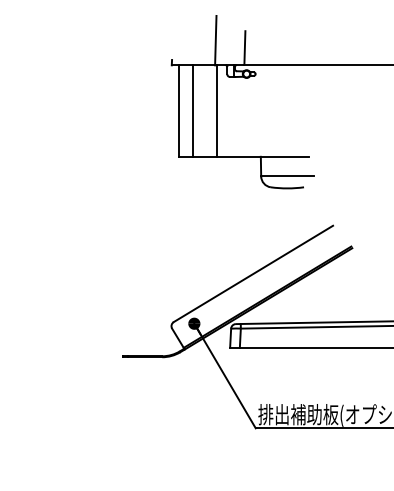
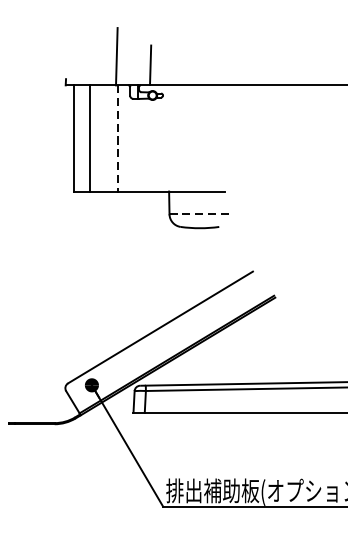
line: (217, 111) -> (118, 138), solid -> dashed
line: (287, 176) -> (200, 214), solid -> dashed

